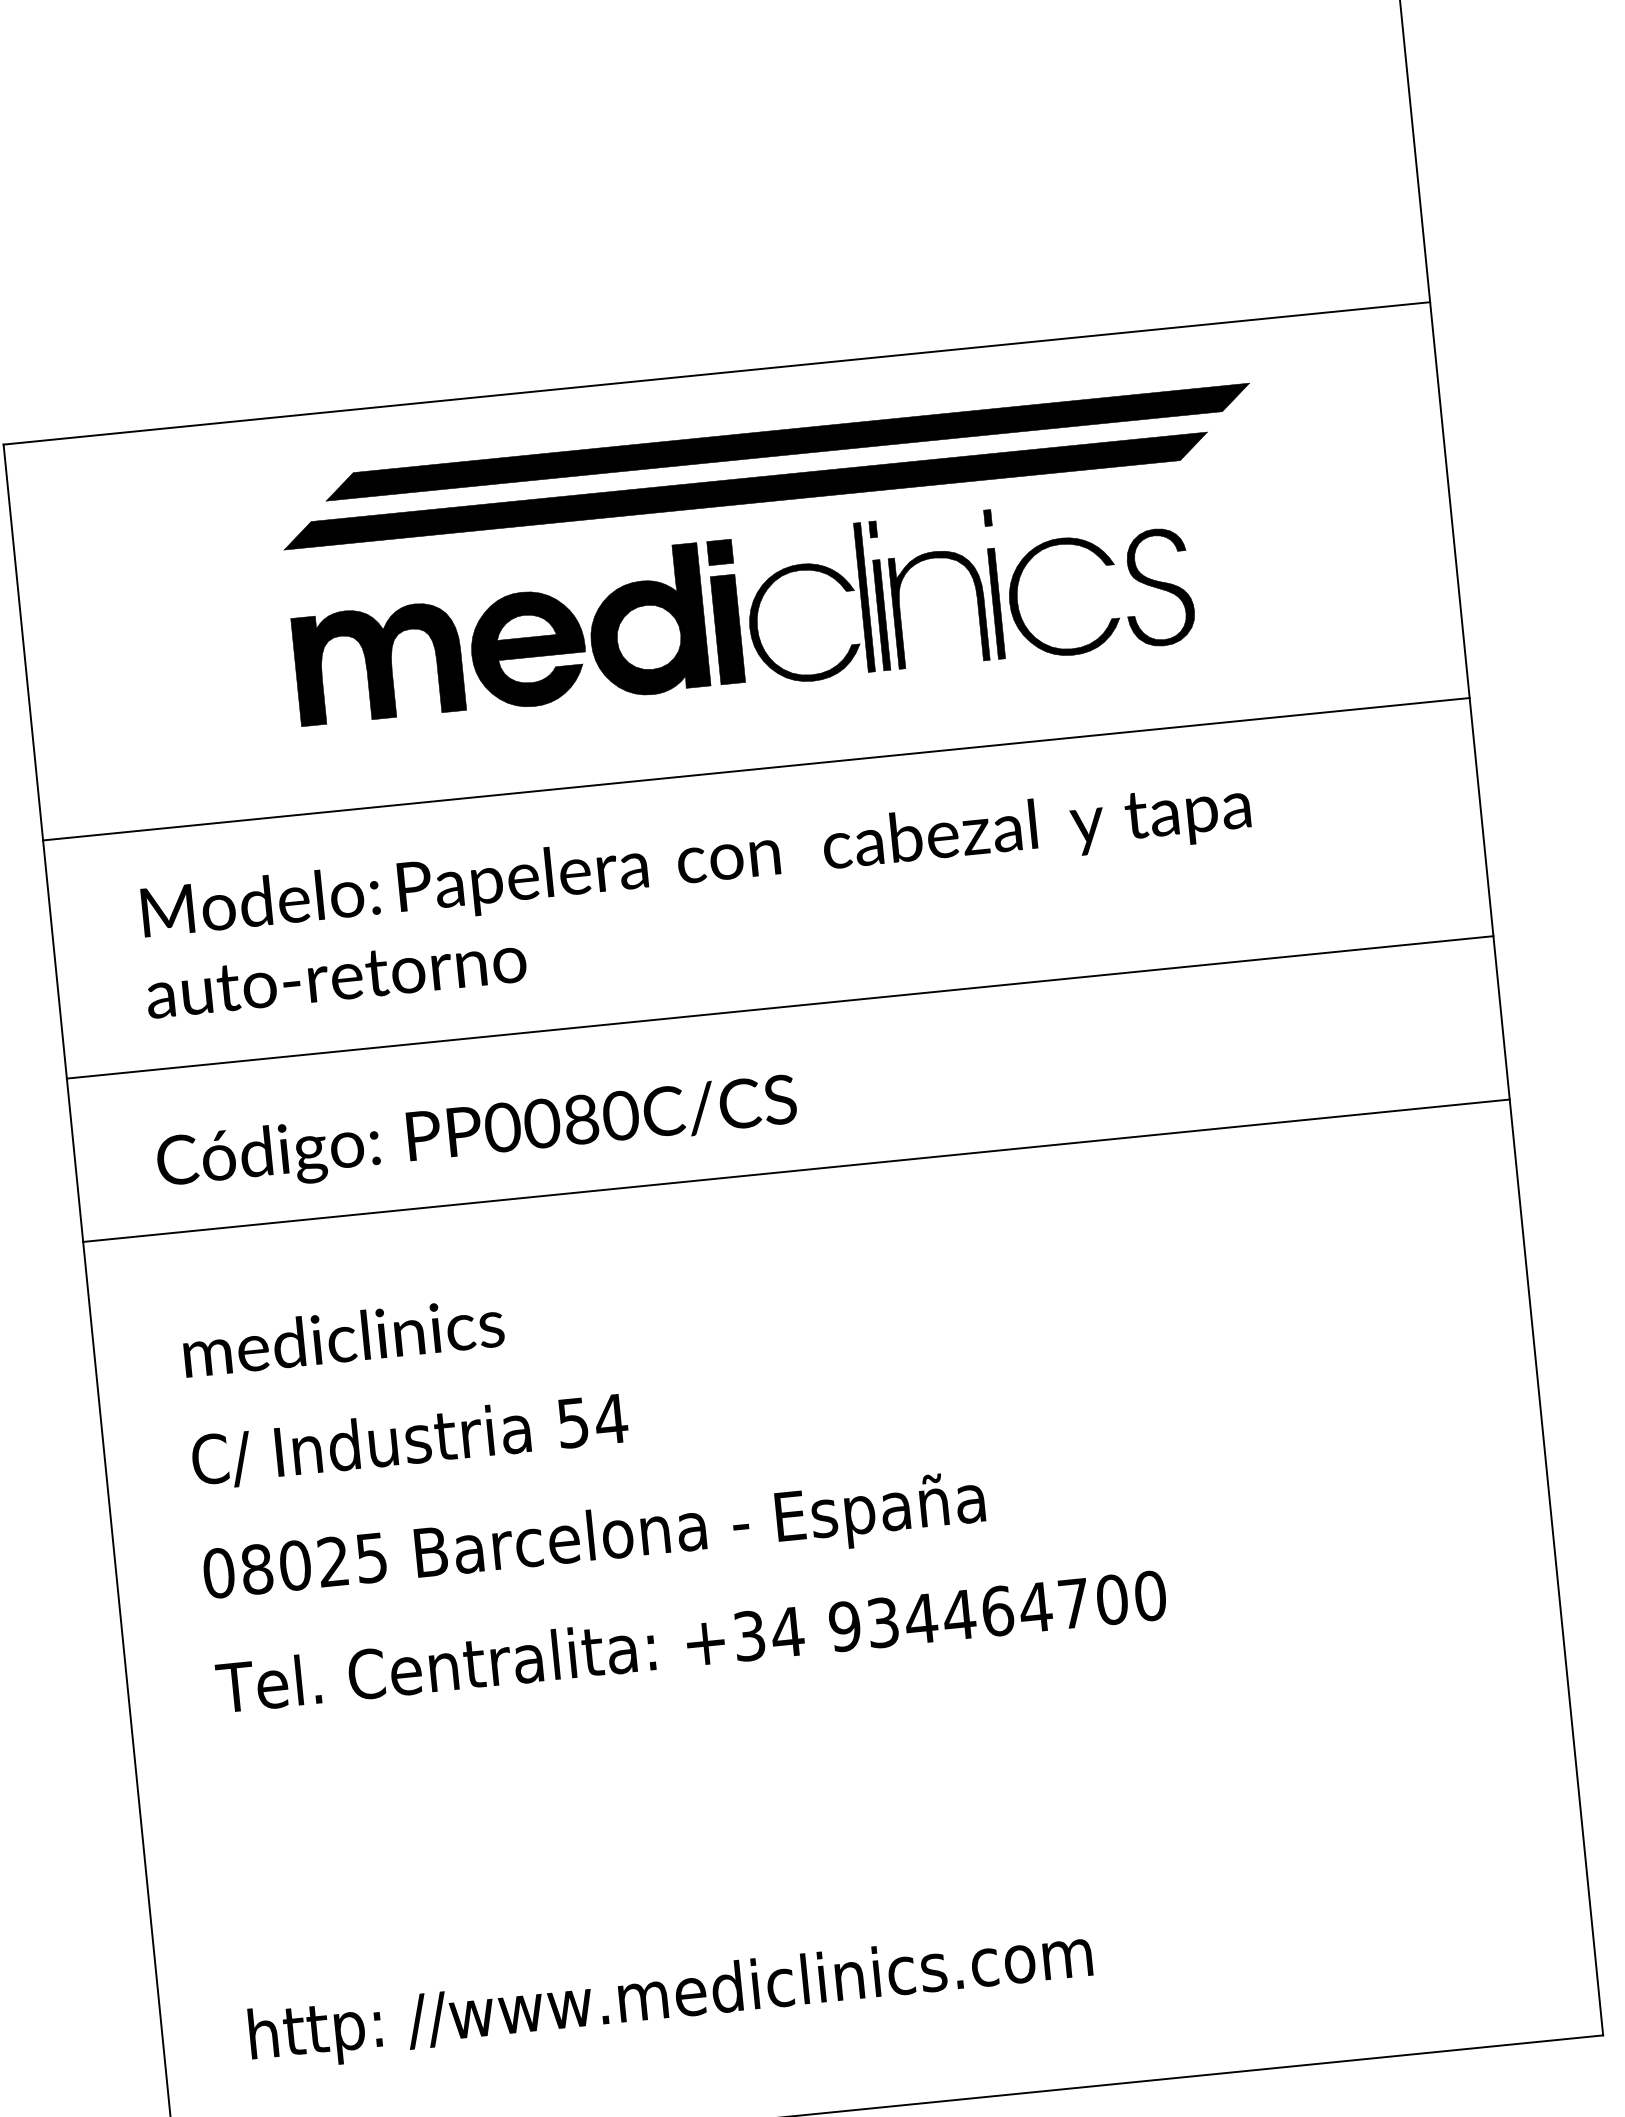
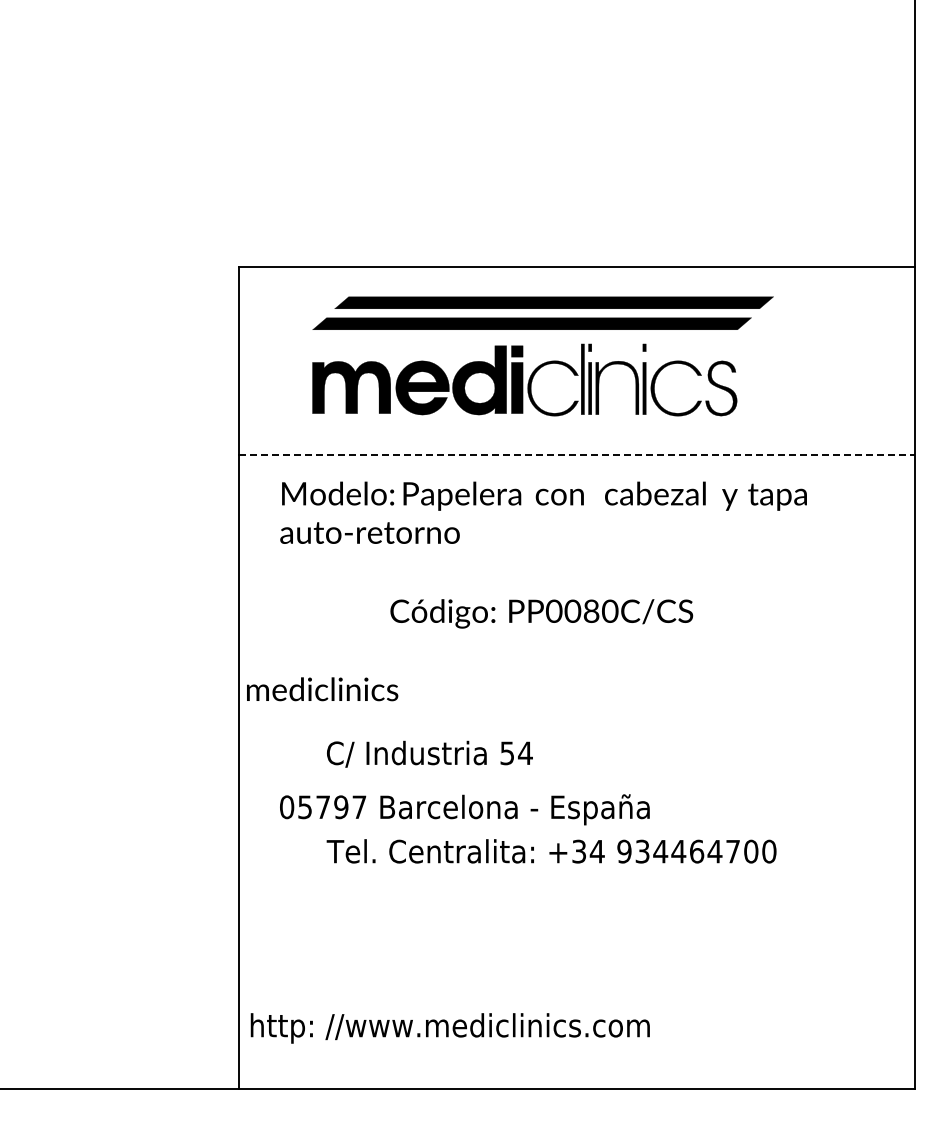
part: (780, 569) -> (544, 362), moved
line: (757, 768) -> (577, 454), solid -> dashed
line: (778, 1006) -> (576, 567), removed
text: (476, 1134) -> (541, 613), moved
line: (795, 1171) -> (576, 645), removed
text: (343, 1337) -> (322, 689), moved
text: (408, 1439) -> (429, 753), moved
text: (314, 1564) -> (332, 807), 08025 -> 05797
text: (691, 1641) -> (551, 851), moved
text: (669, 1999) -> (449, 1028), moved

